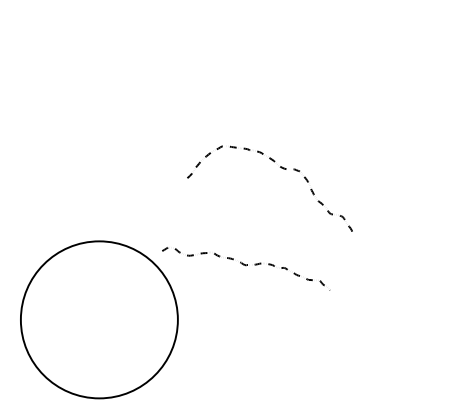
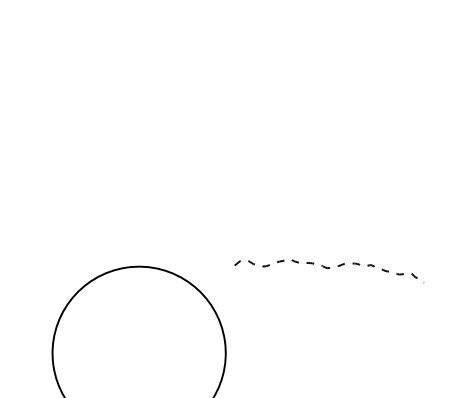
curve: (279, 167) -> (312, 159), removed
part: (246, 268) -> (329, 271), moved

